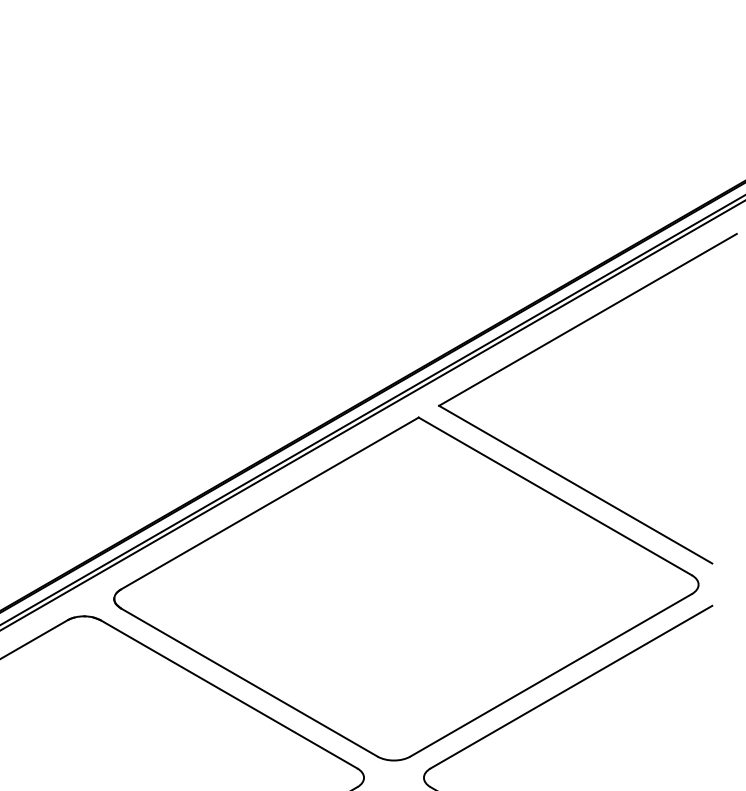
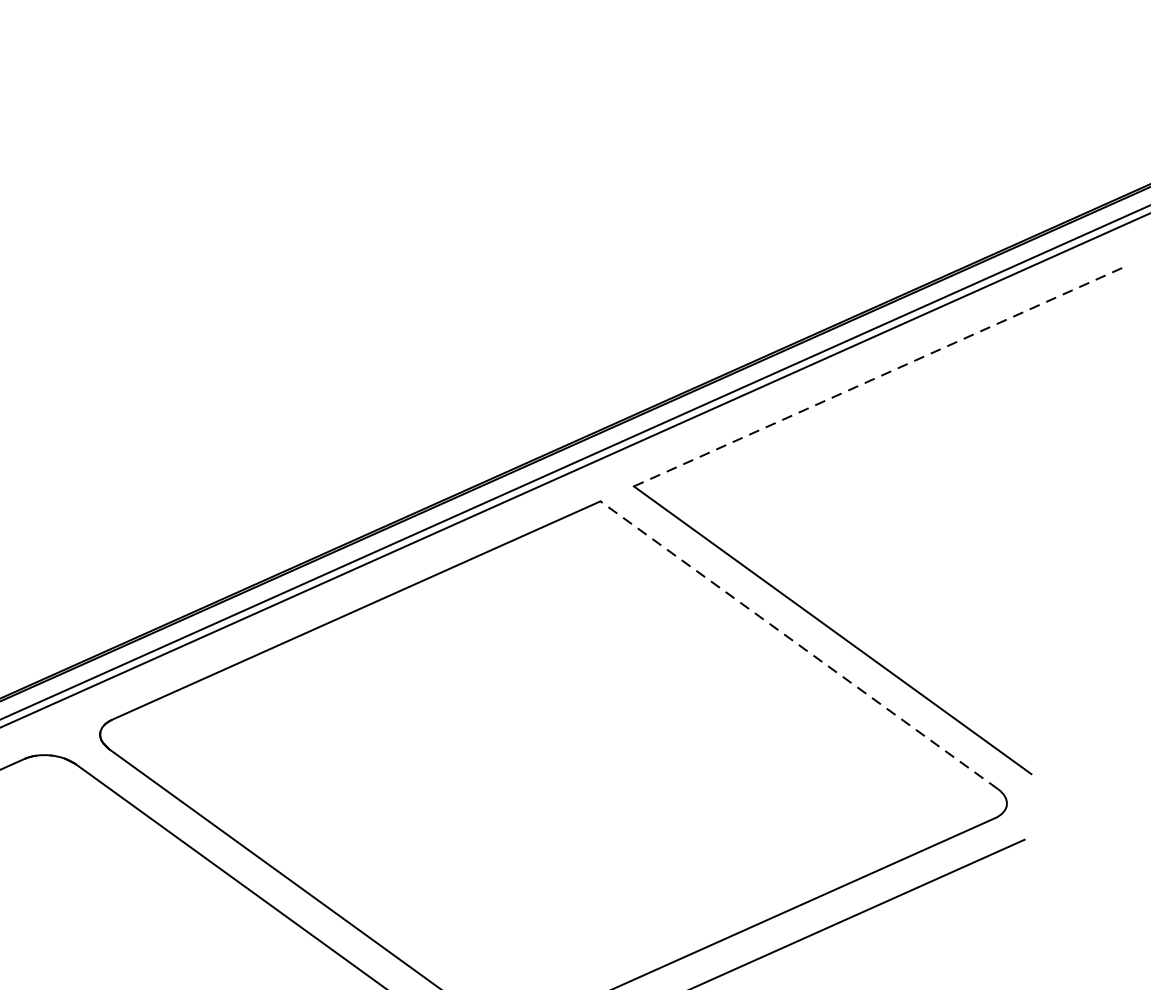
line: (587, 319) -> (877, 376), solid -> dashed
line: (555, 496) -> (799, 645), solid -> dashed

